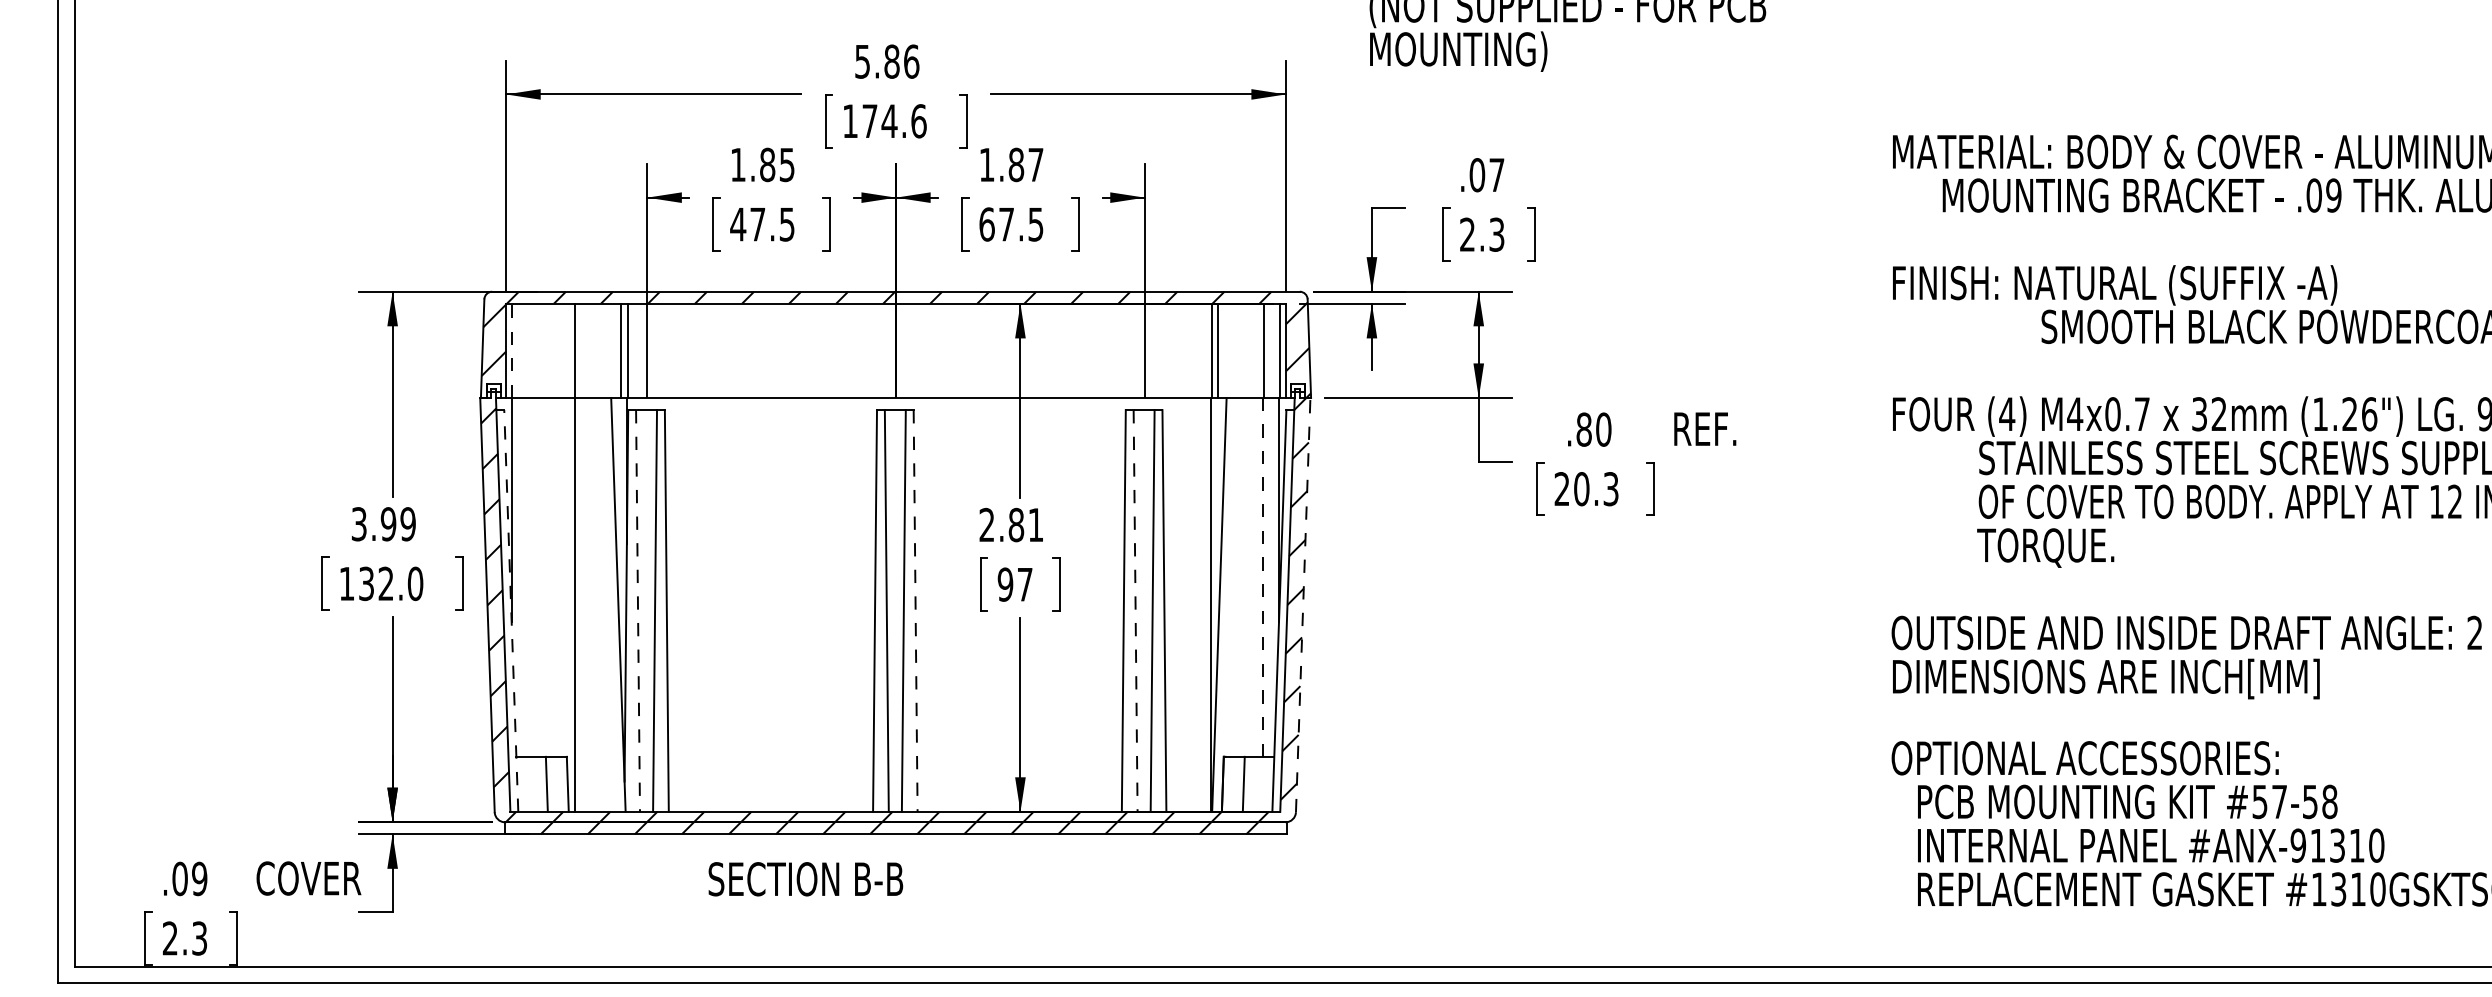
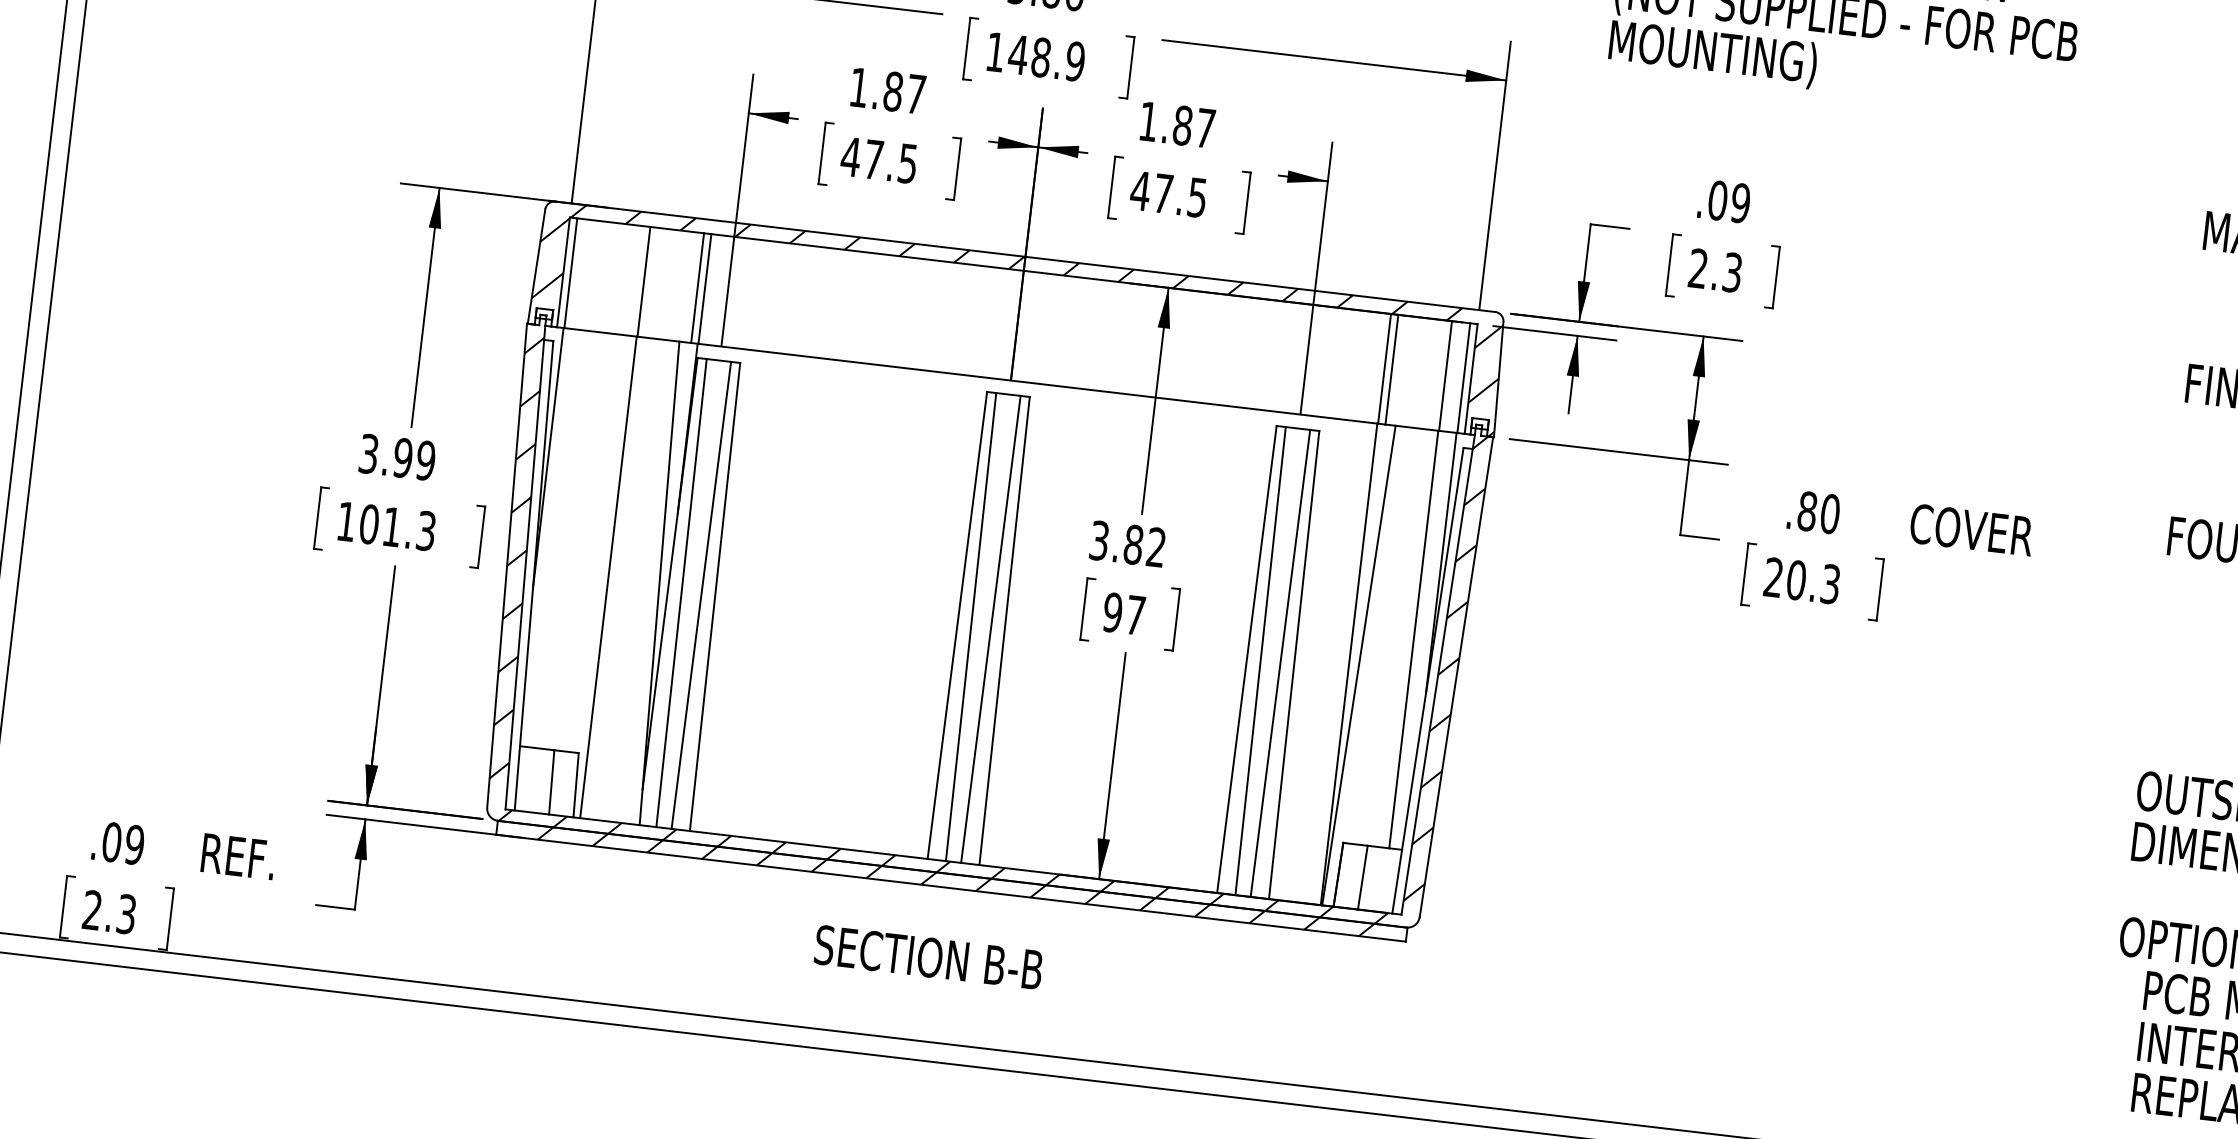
text: (893, 121) -> (1045, 58), 174.6 -> 148.9
text: (786, 165) -> (915, 94), 1.85 -> 1.87
text: (1496, 175) -> (1740, 203), .07 -> .09
text: (986, 224) -> (1139, 190), 67.5 -> 47.5
line: (512, 350) -> (571, 272), dashed -> solid
text: (1725, 429) -> (1971, 530), REF. -> COVER
text: (1010, 524) -> (1126, 543), 2.81 -> 3.82
line: (1263, 576) -> (1414, 638), dashed -> solid
text: (391, 583) -> (398, 527), 132.0 -> 101.3
line: (1303, 604) -> (1456, 676), dashed -> solid
line: (511, 610) -> (534, 575), dashed -> solid
line: (638, 610) -> (682, 592), dashed -> solid
line: (915, 610) -> (1004, 630), dashed -> solid
line: (1135, 610) -> (1260, 660), dashed -> solid
text: (308, 878) -> (261, 859), COVER -> REF.
text: (805, 879) -> (928, 957), moved

